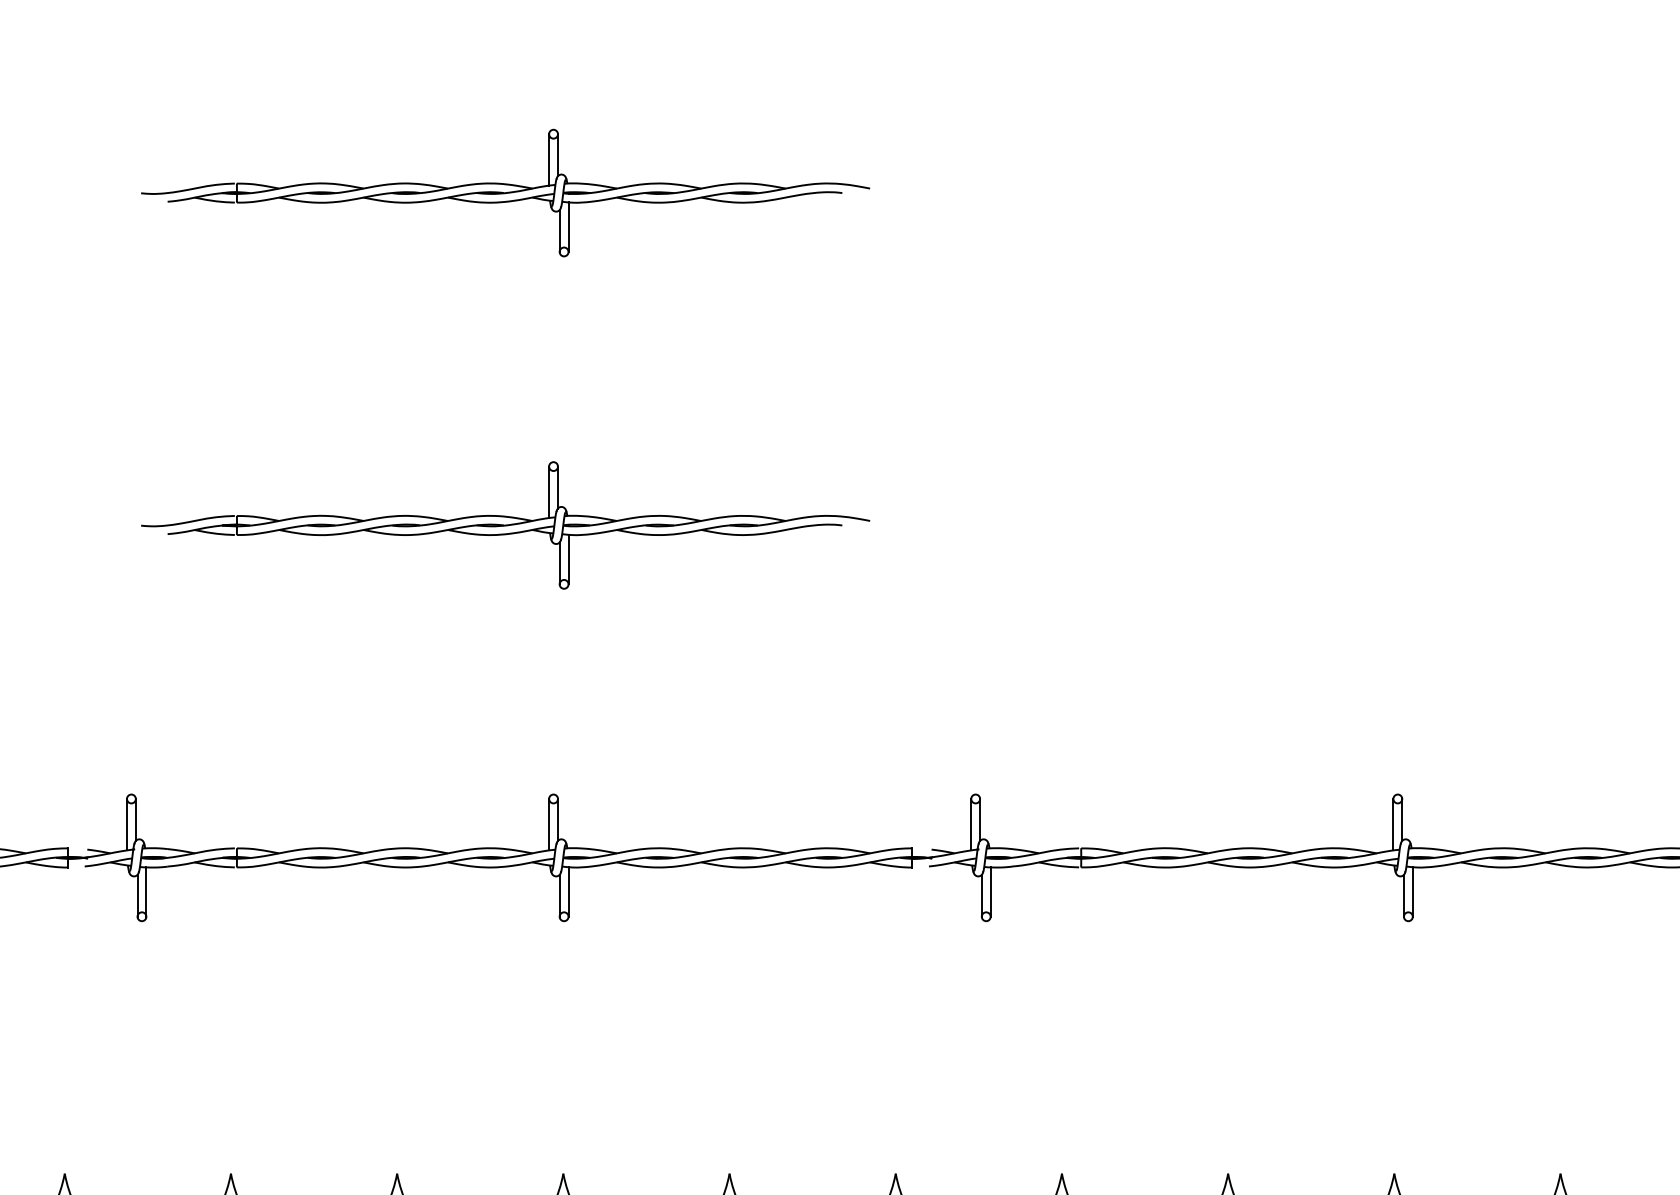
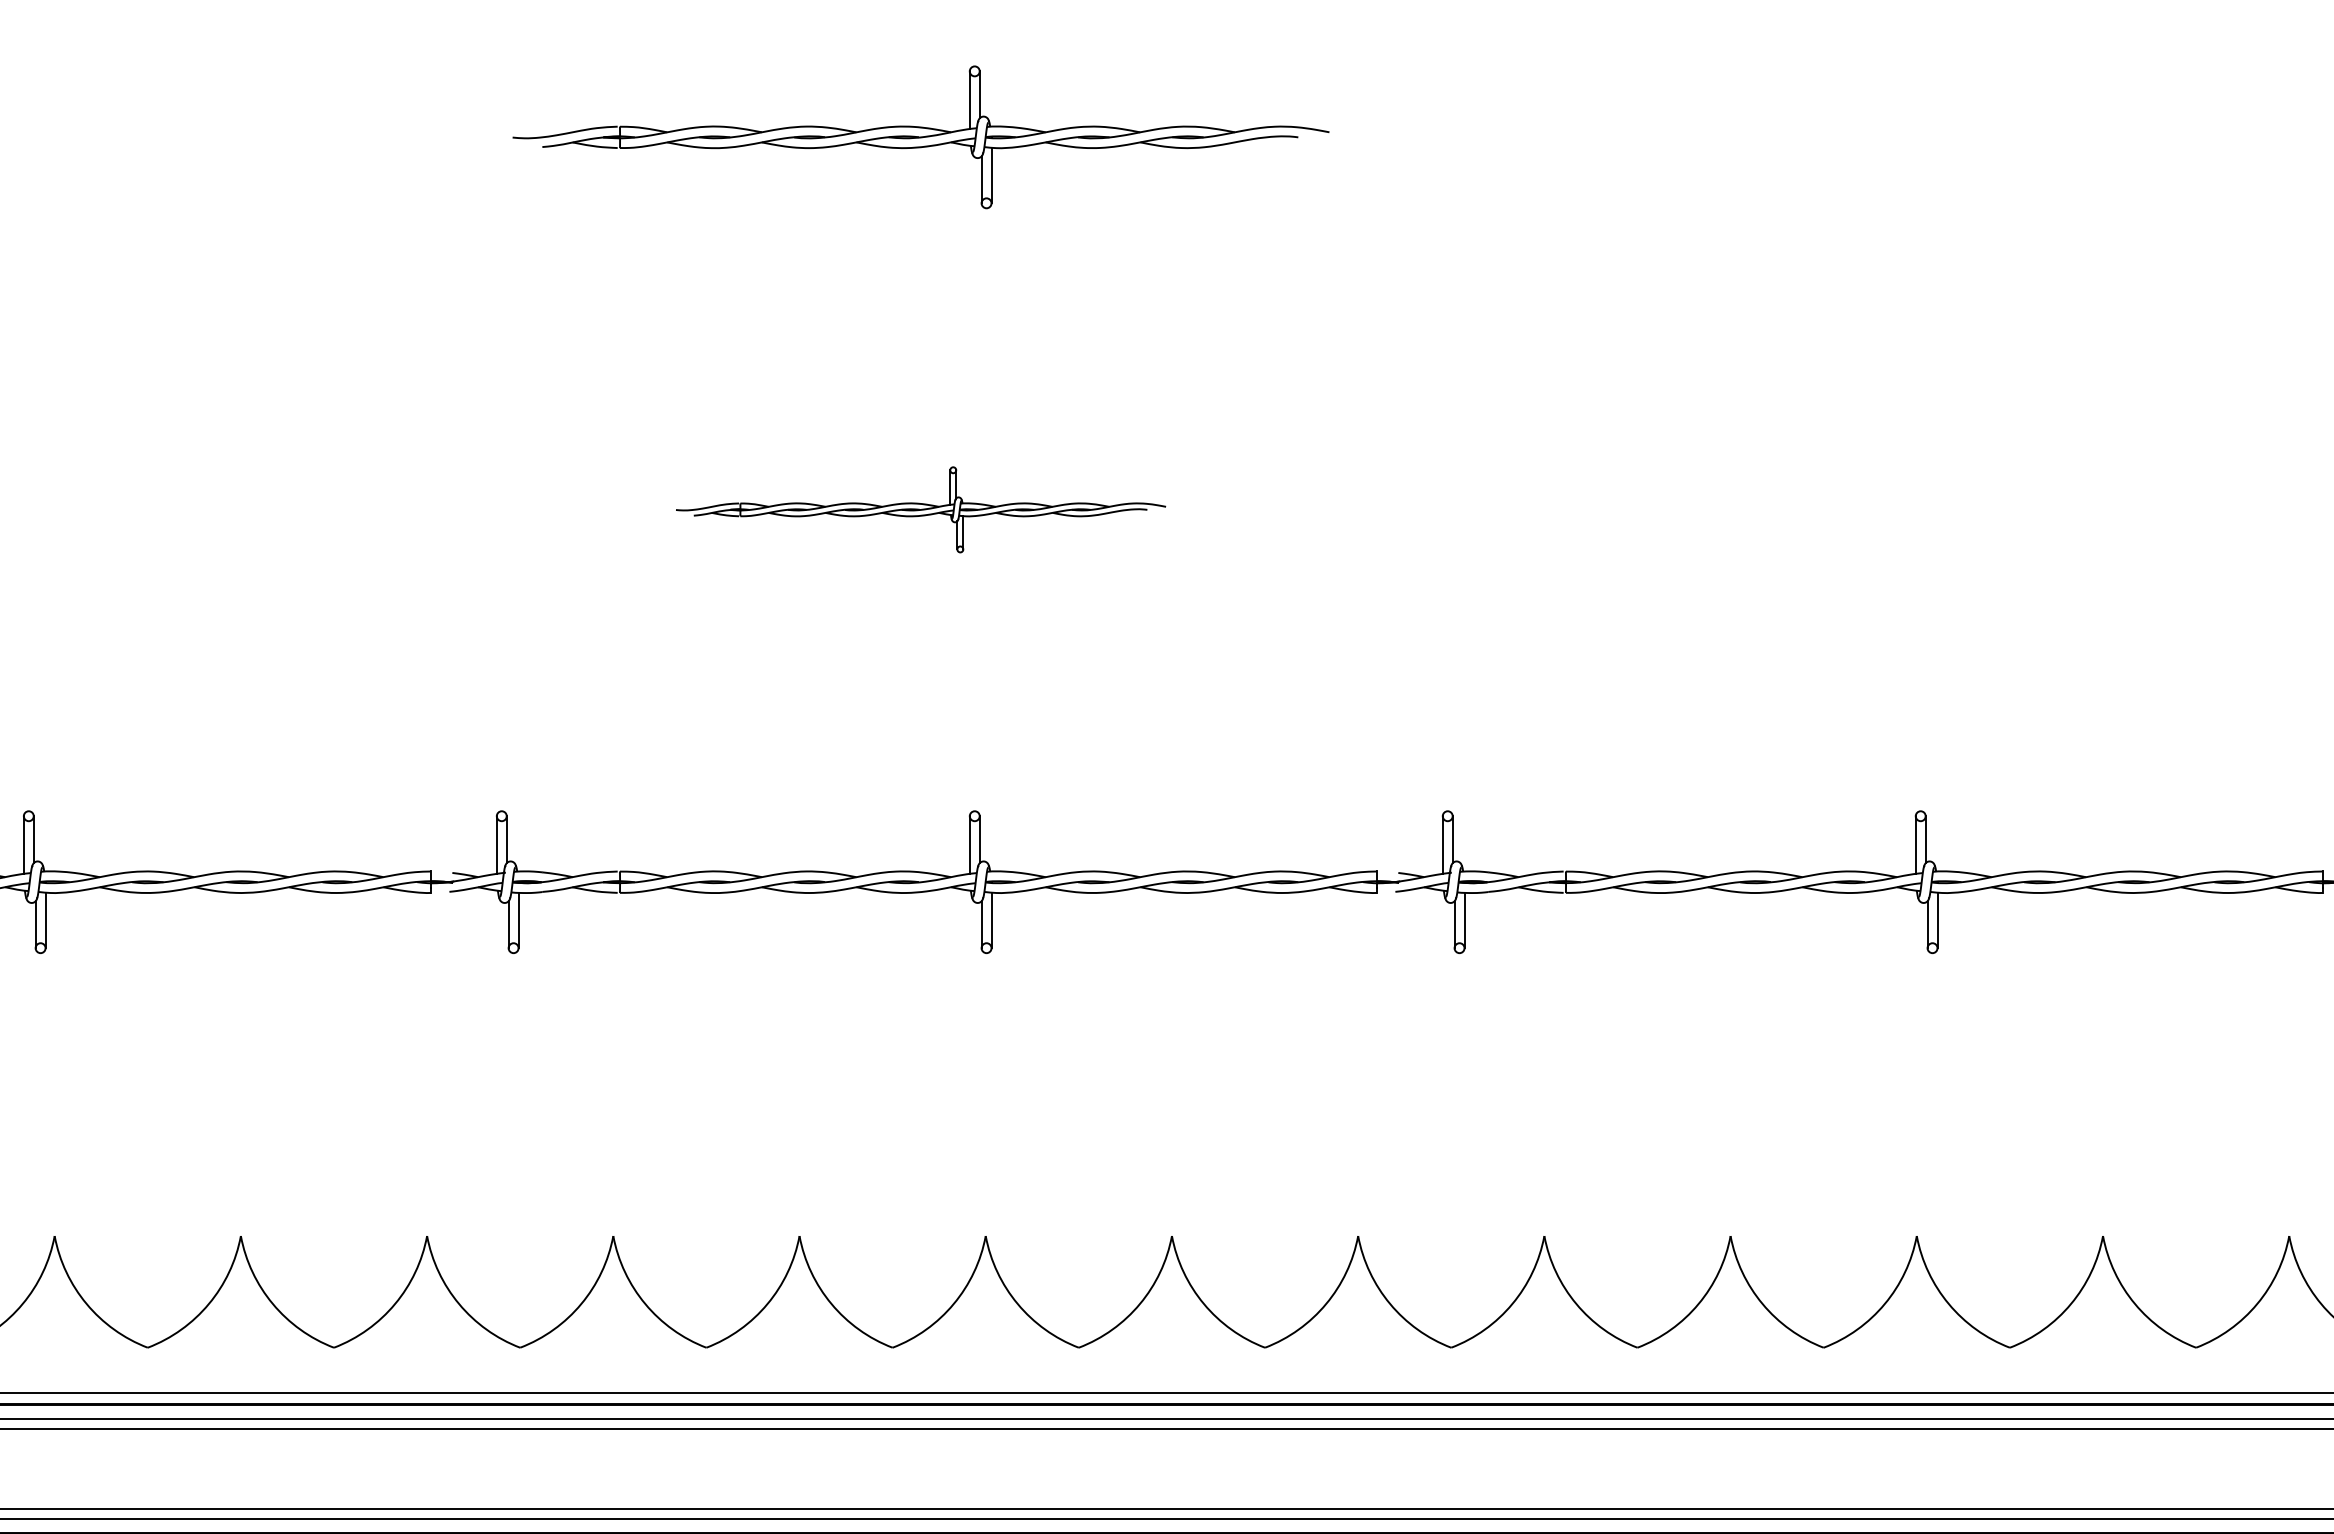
part: (505, 525) -> (920, 509), size x0.6

